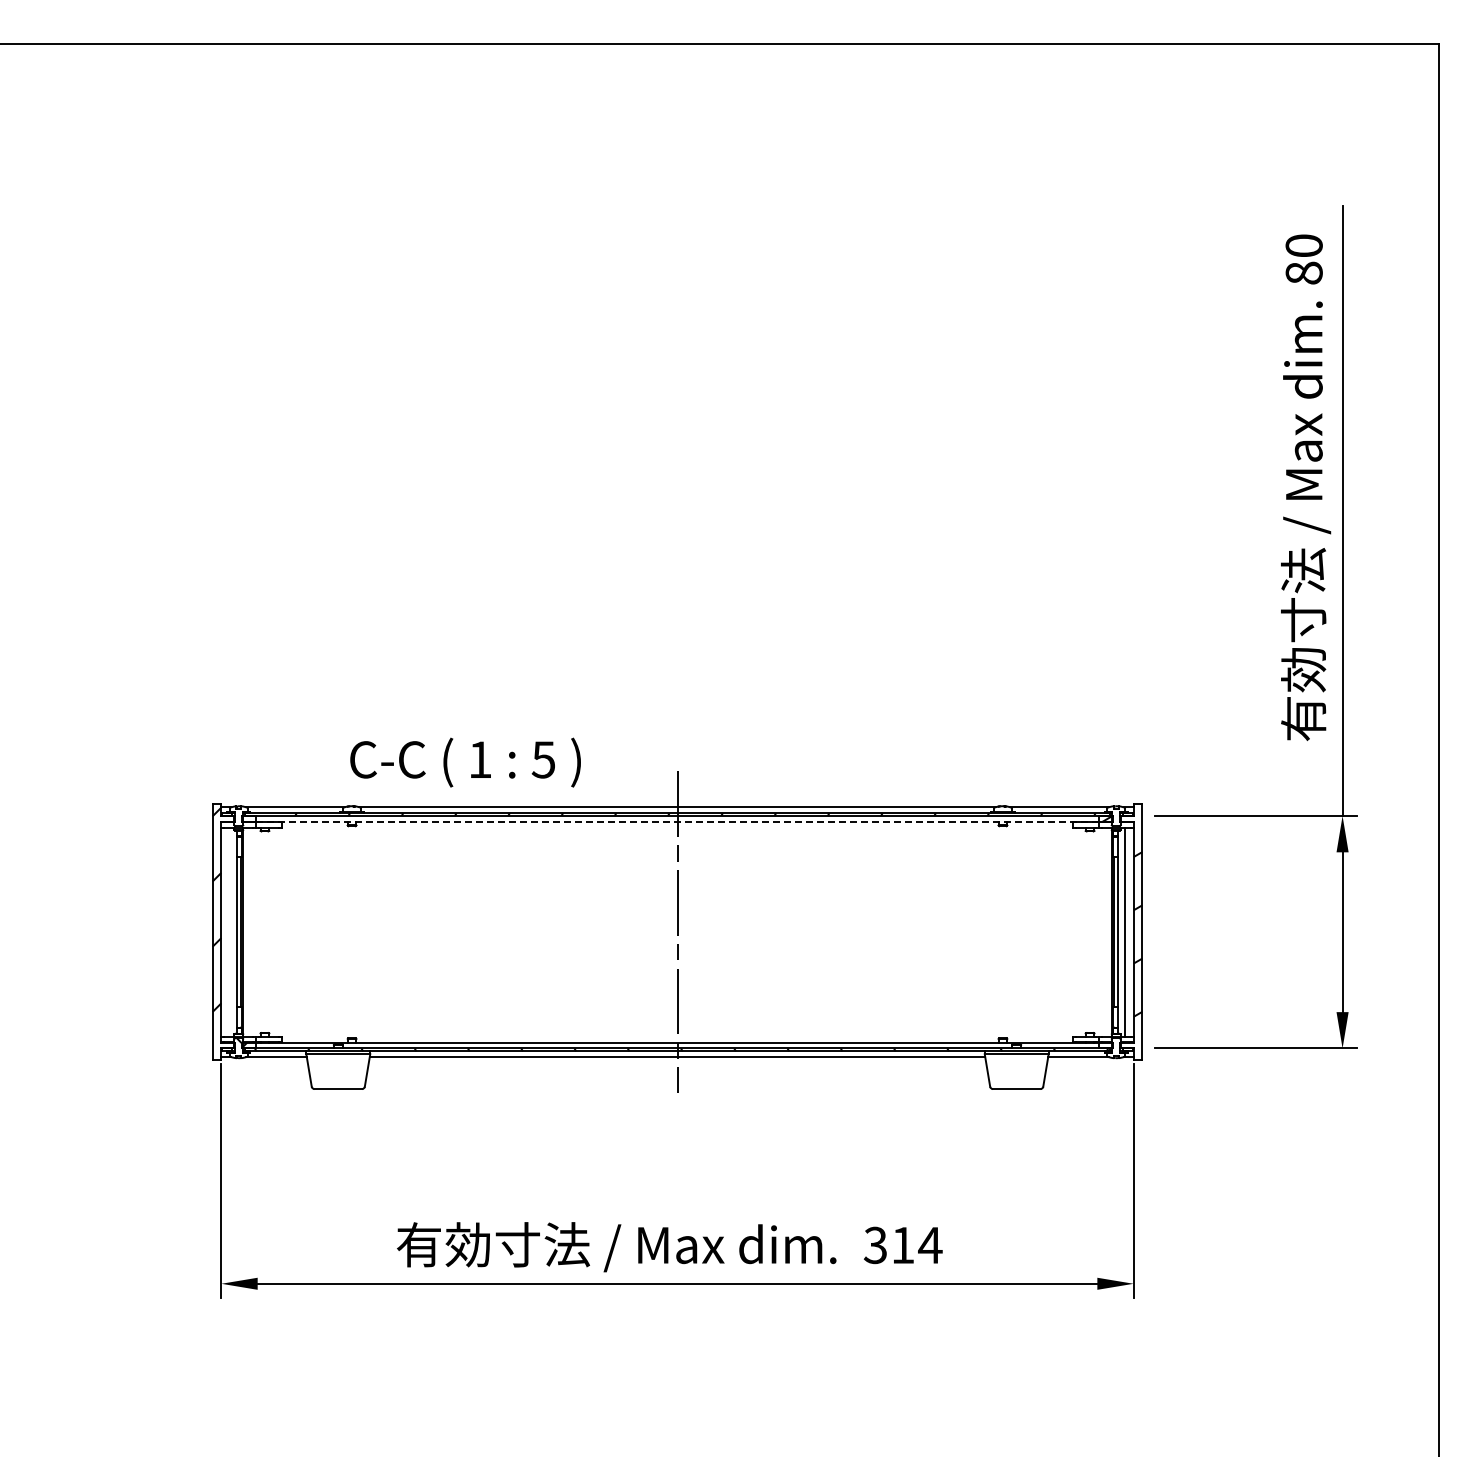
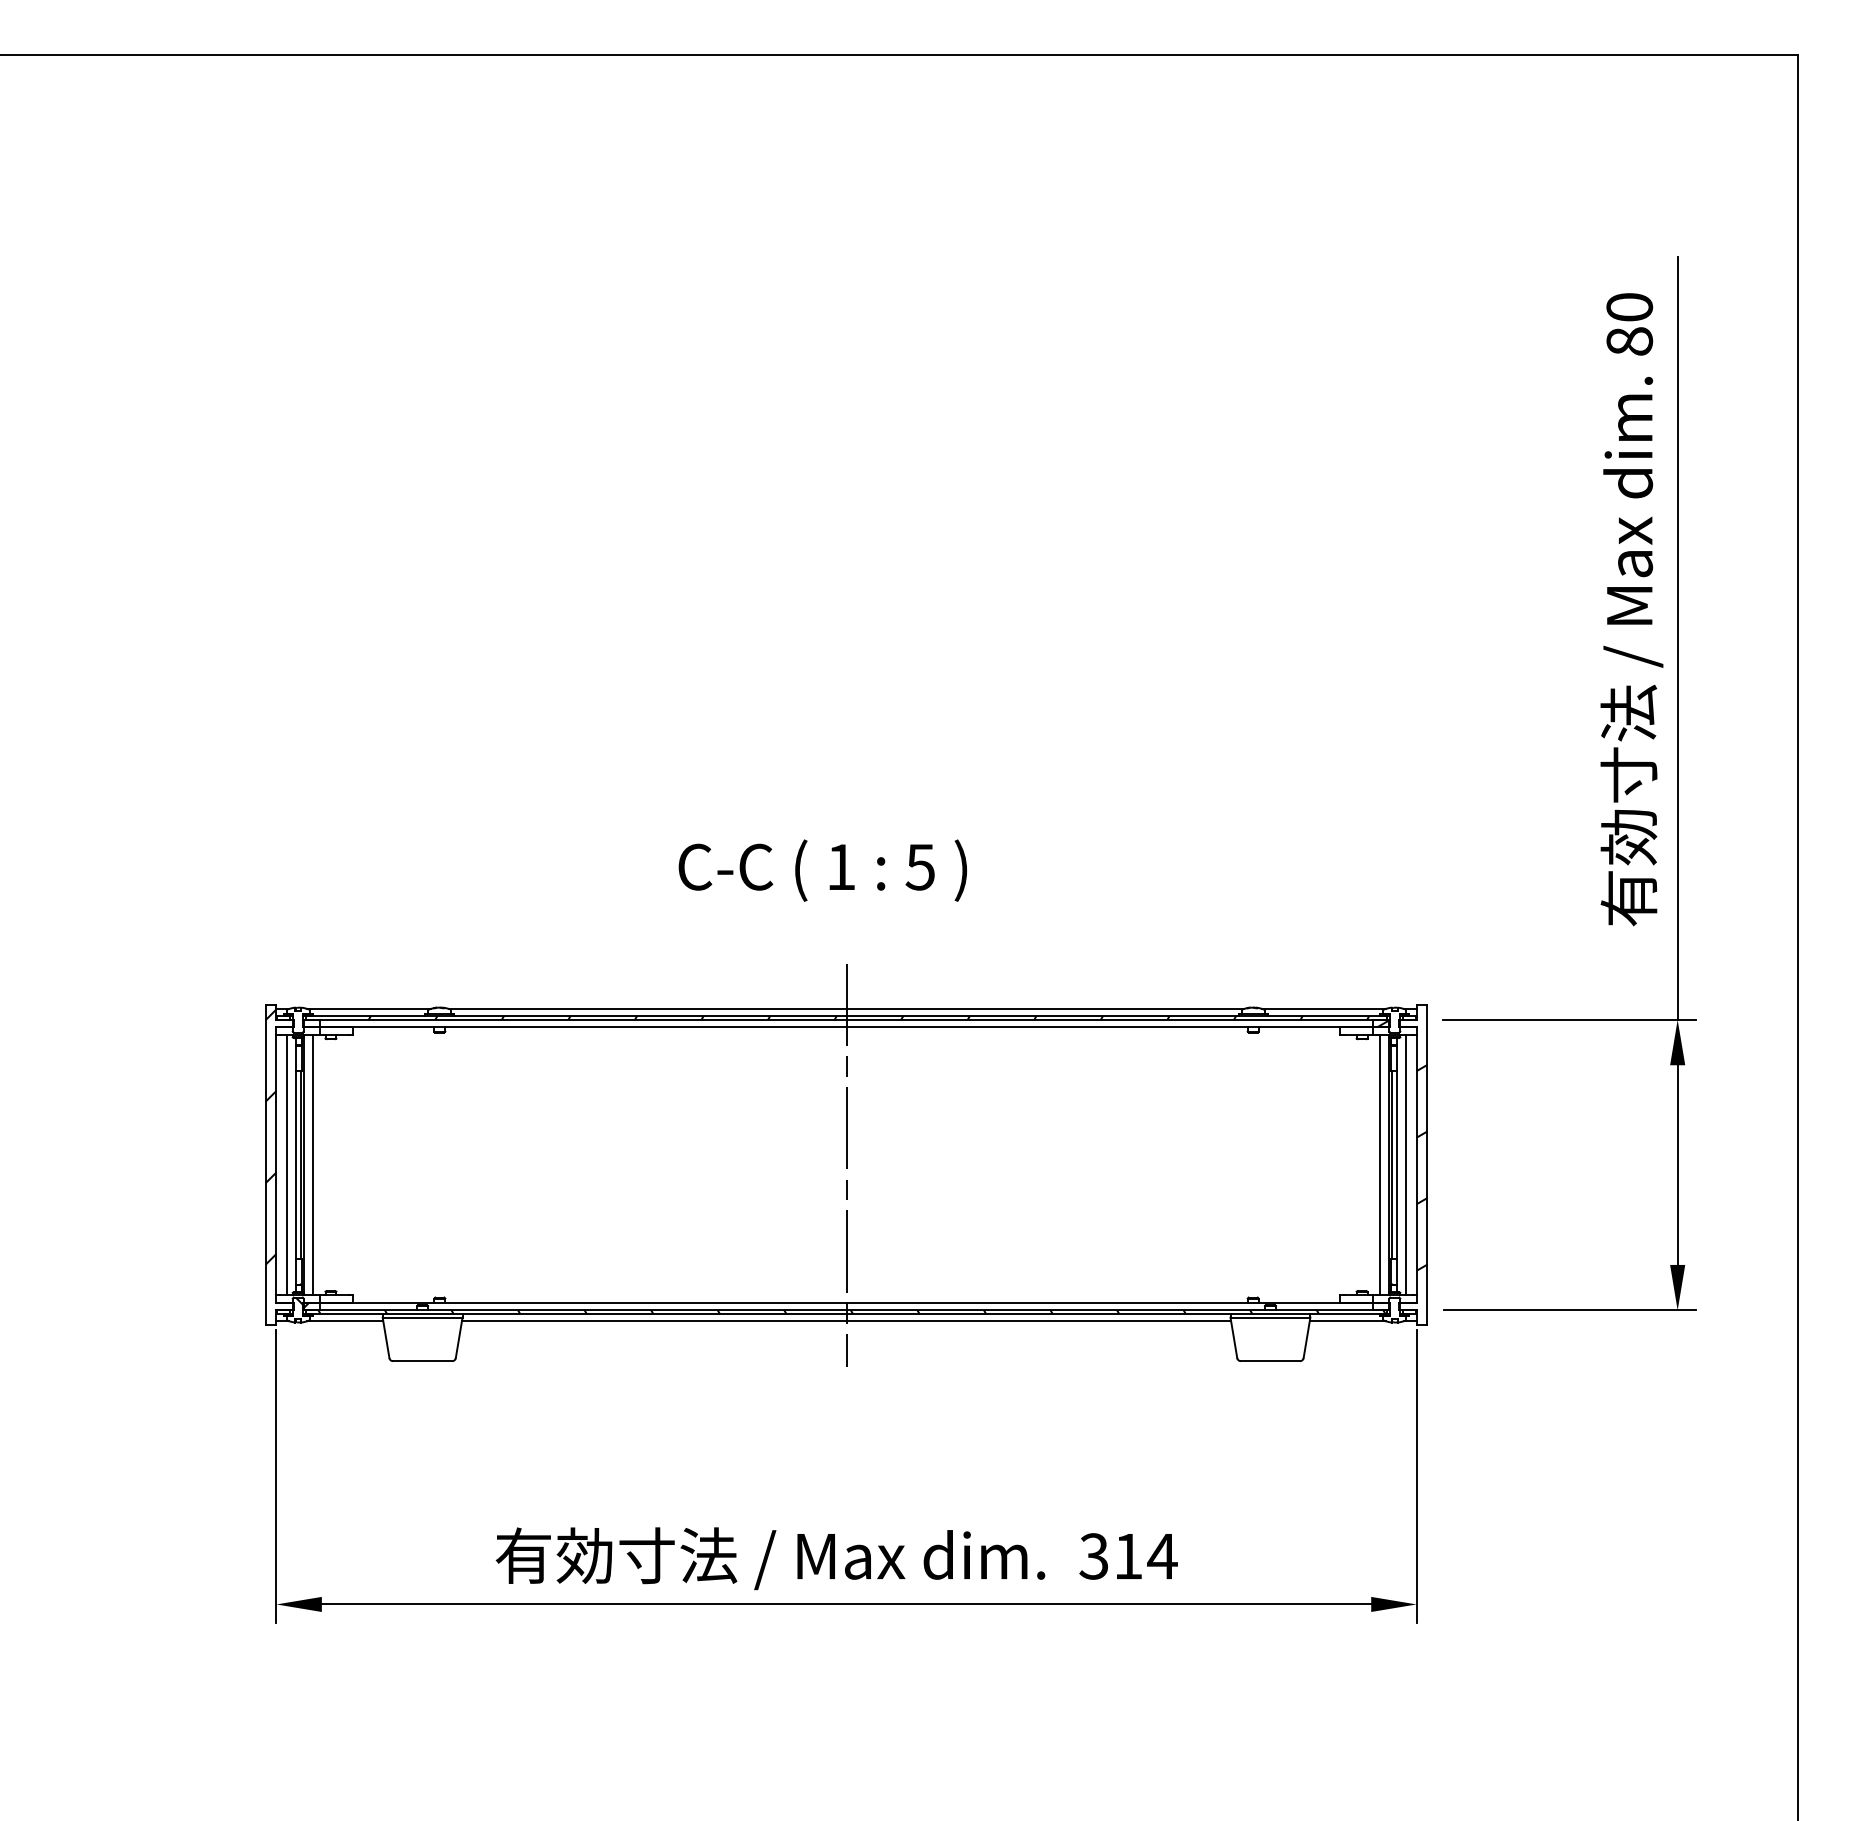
text: (465, 762) -> (822, 870), moved
line: (677, 821) -> (846, 1026), dashed -> solid
line: (230, 931) -> (287, 1164), added
line: (250, 931) -> (312, 1164), added
line: (1104, 931) -> (1380, 1164), added

